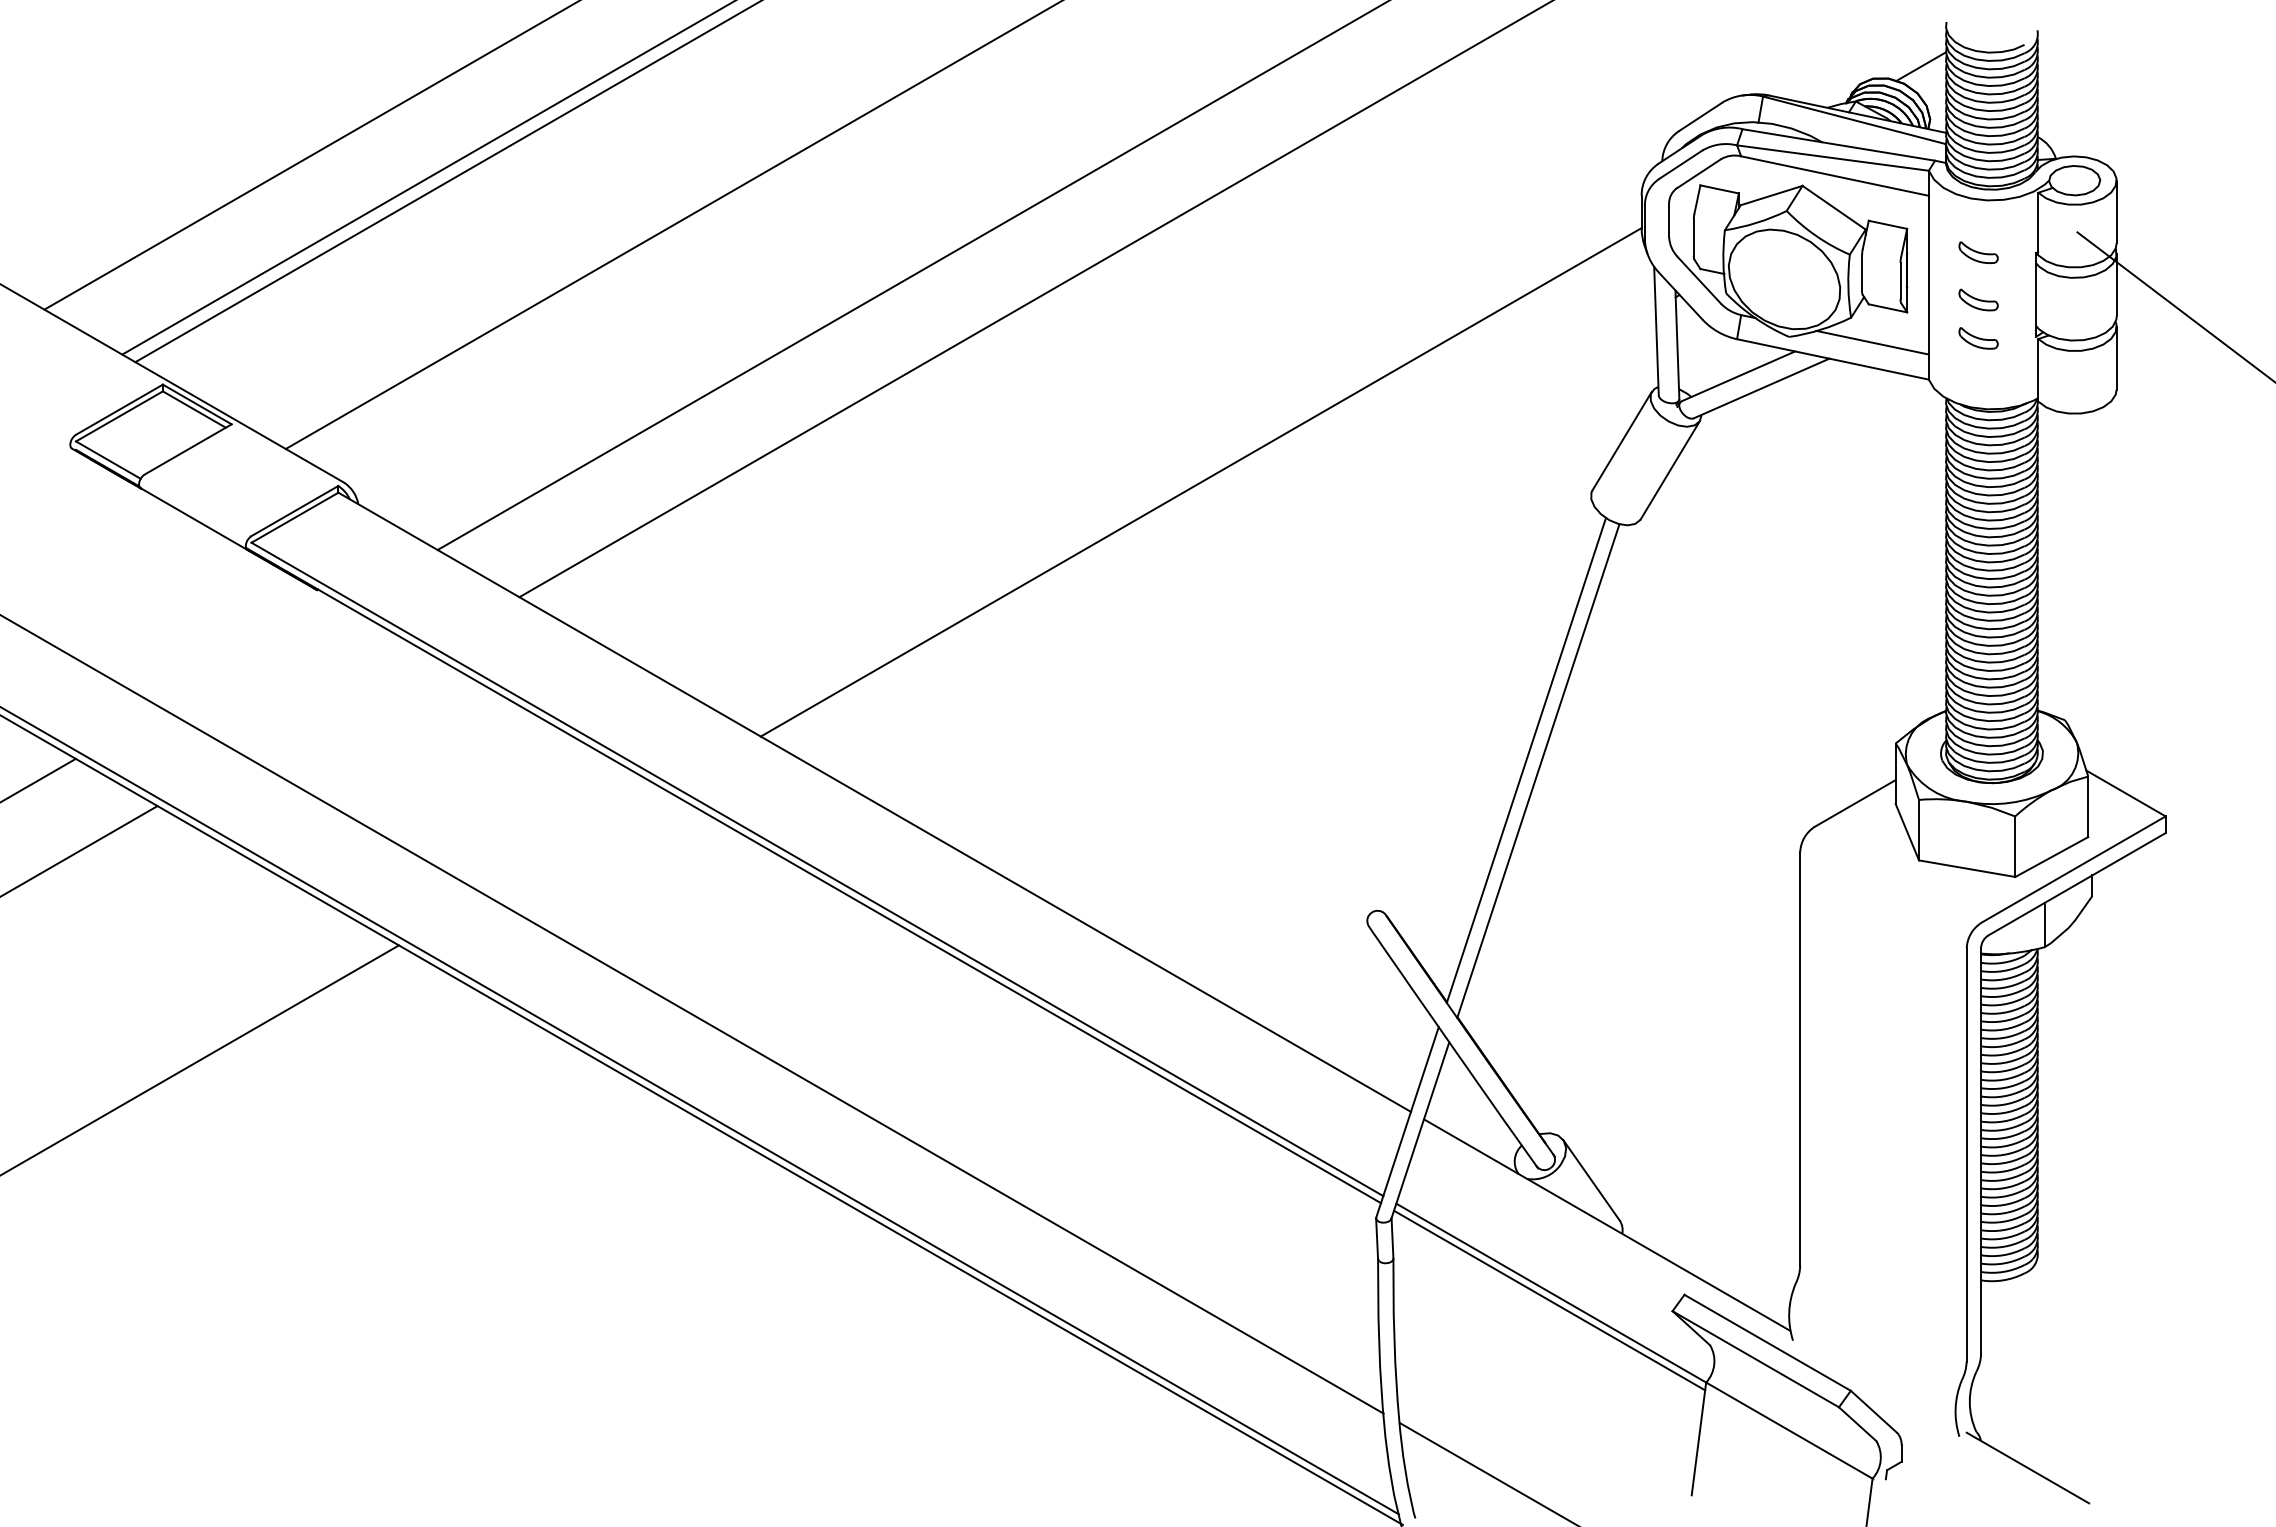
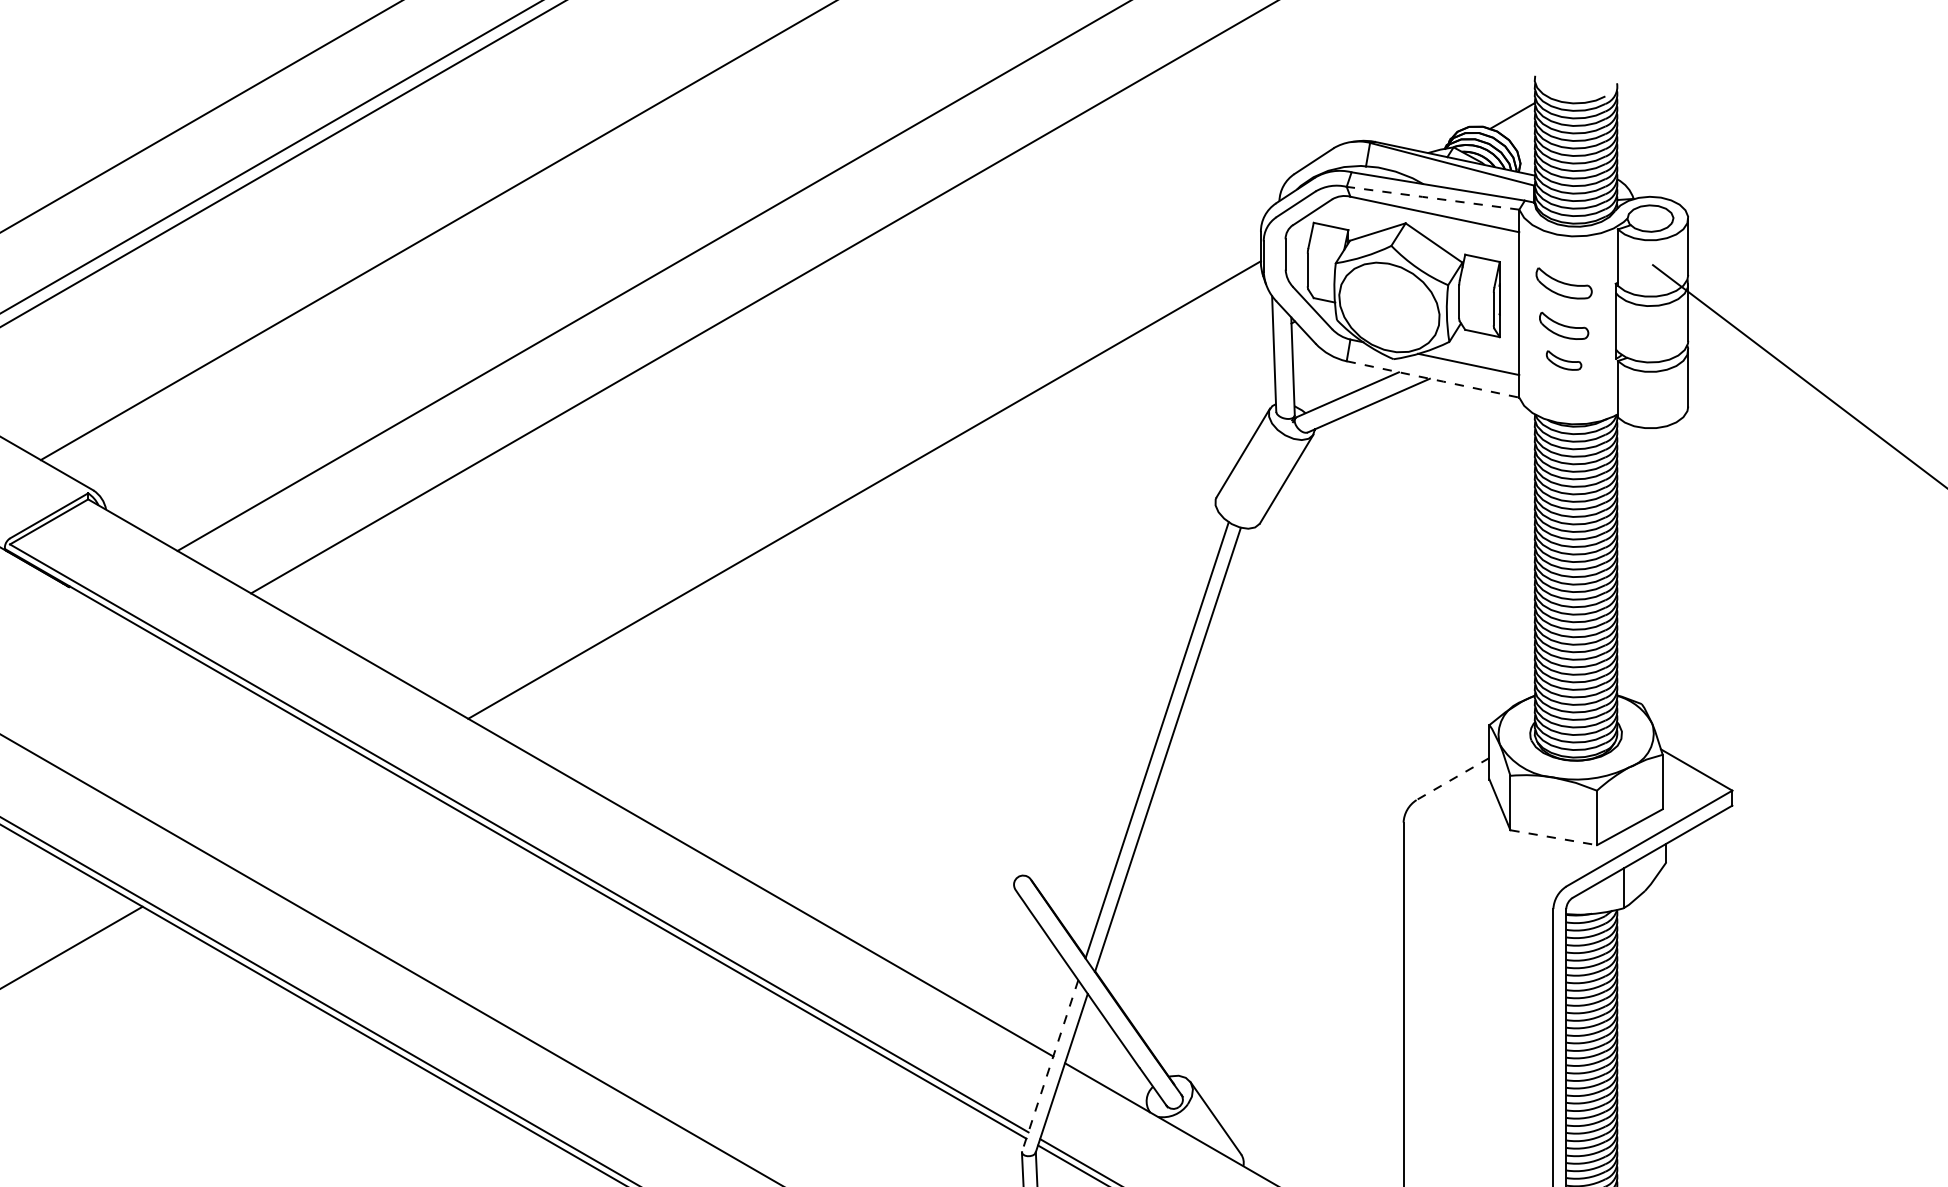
line: (1832, 157) -> (1432, 197), solid -> dashed
part: (1978, 252) -> (1563, 283), size x1.6
part: (1978, 299) -> (1563, 325), size x1.4
line: (1833, 359) -> (1433, 379), solid -> dashed
line: (1855, 803) -> (1453, 779), solid -> dashed
line: (1967, 868) -> (1554, 837), solid -> dashed
line: (1407, 1122) -> (1050, 1066), solid -> dashed

